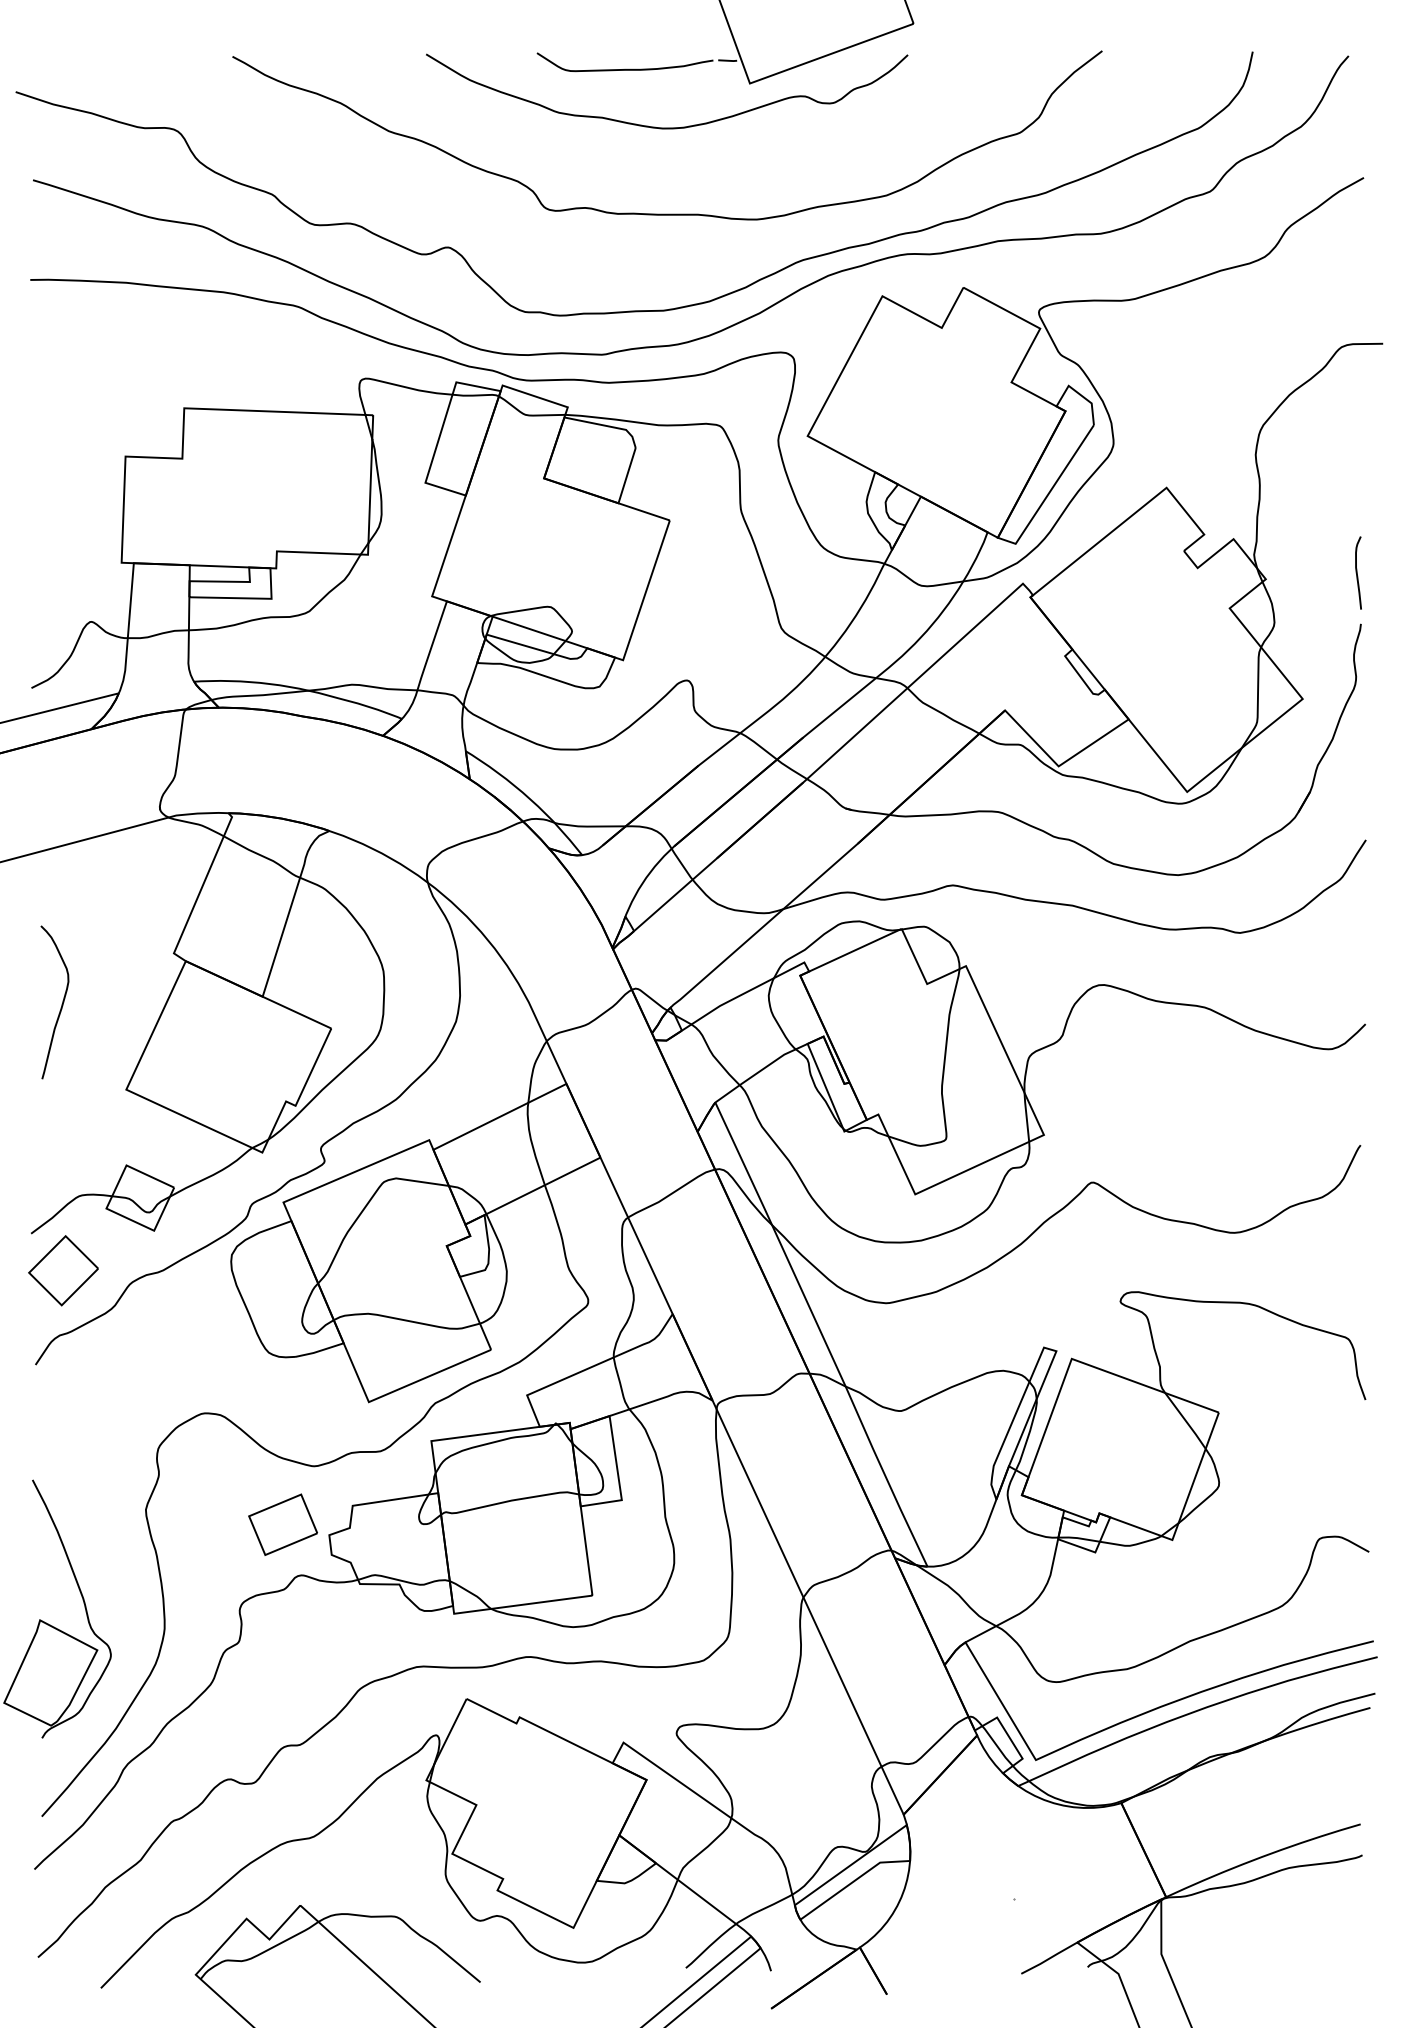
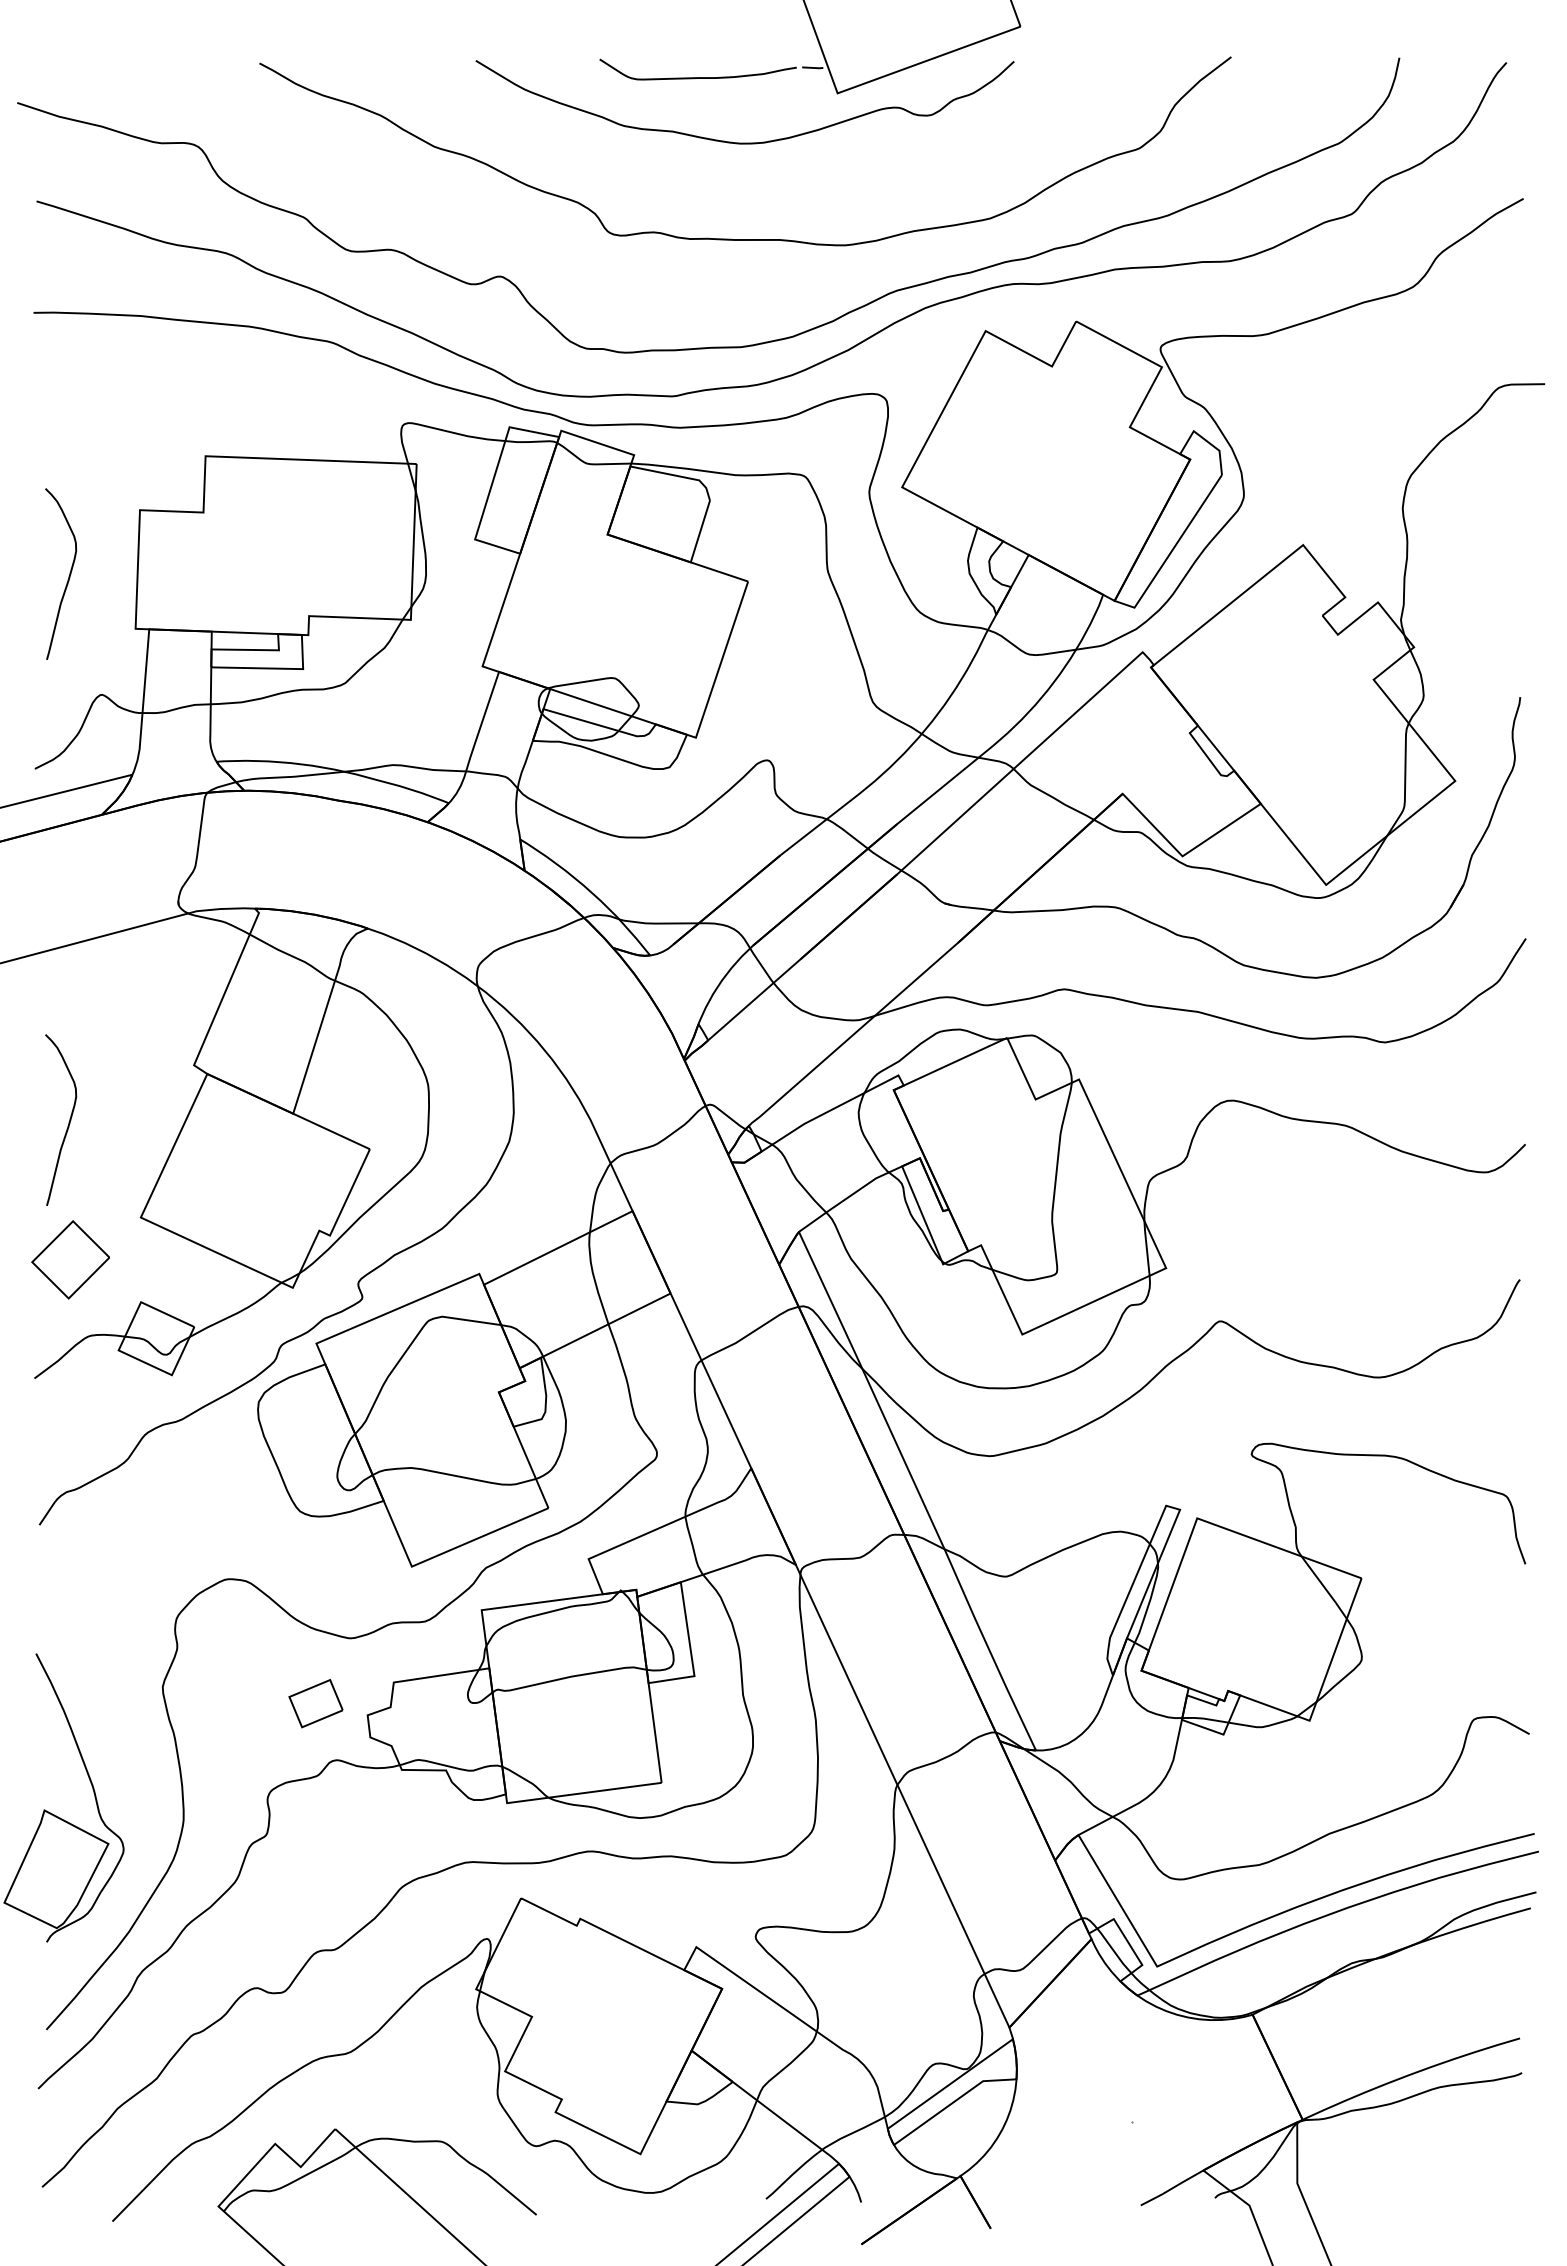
curve: (61, 515) -> (68, 576), added
curve: (1357, 573) -> (1516, 640), removed
part: (63, 1270) -> (70, 1259), moved
part: (282, 1524) -> (315, 1703), size x0.7

